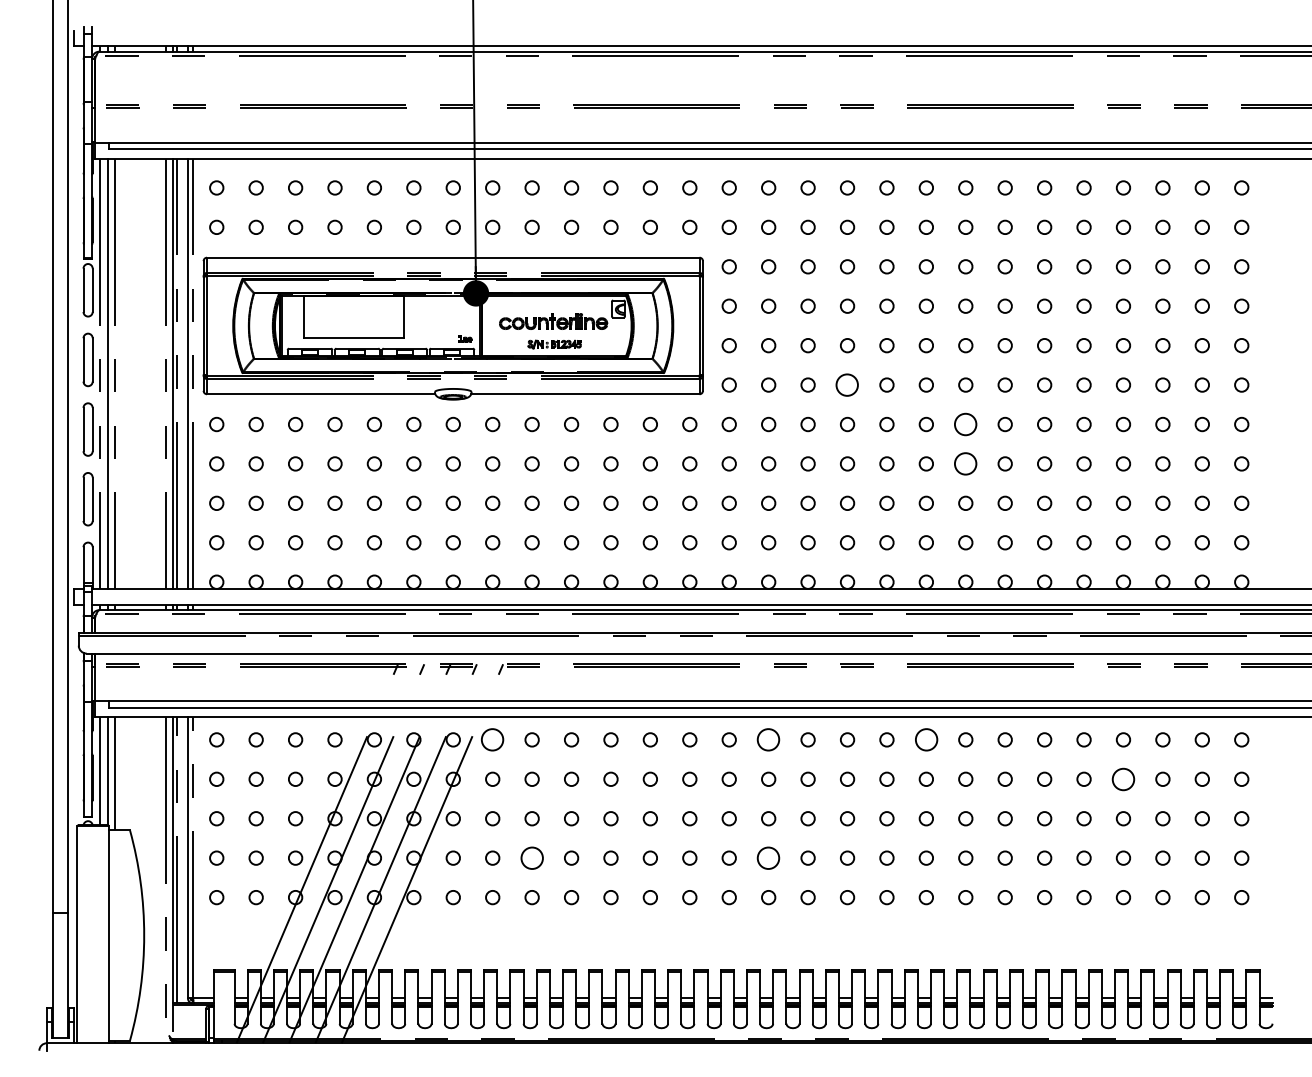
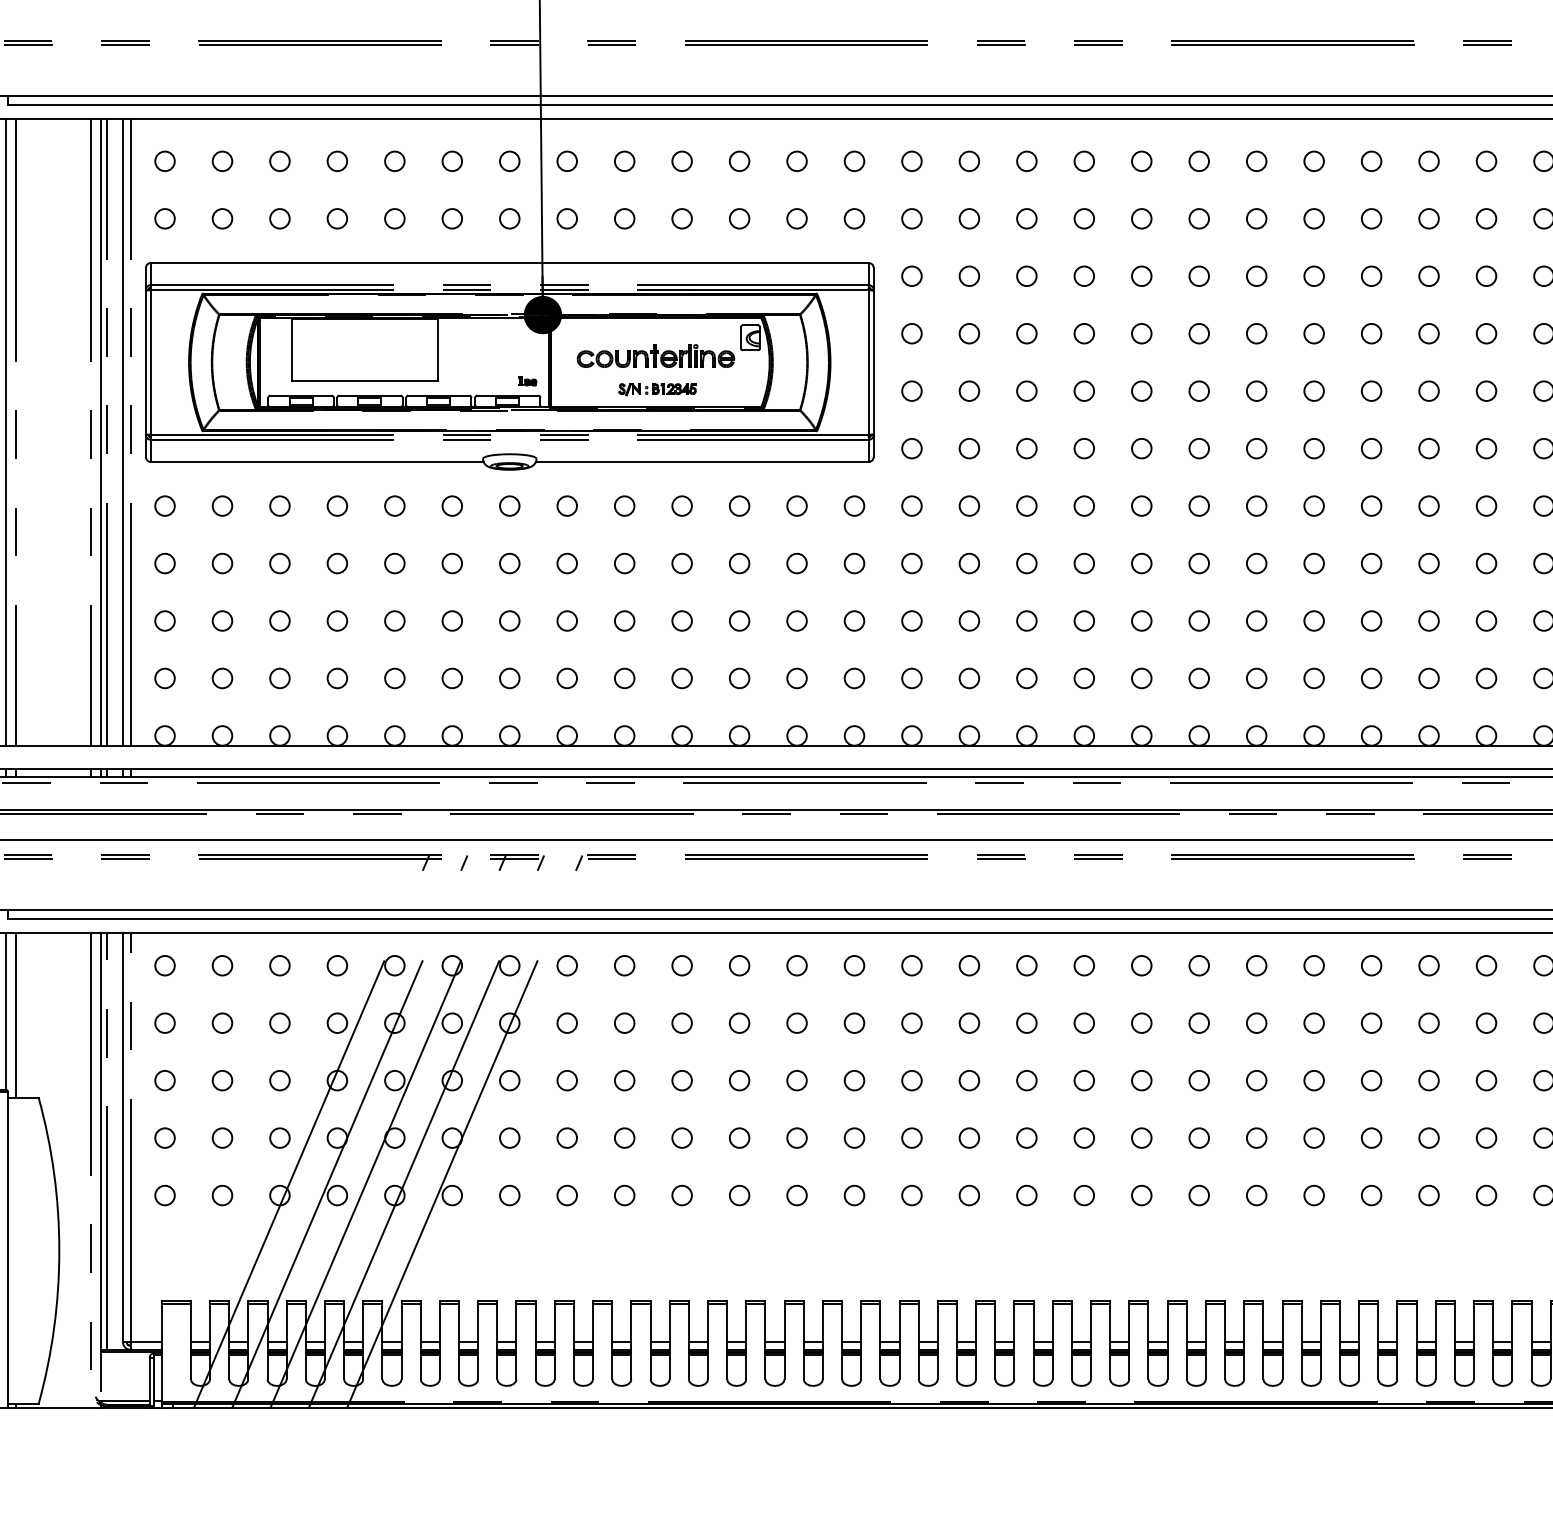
circle: (847, 384) -> (1084, 447), size x0.62
circle: (965, 424) -> (1256, 506), size x0.62
circle: (965, 463) -> (1256, 562), size x0.62
circle: (492, 739) -> (566, 965), size x0.62
circle: (768, 739) -> (969, 965), size x0.62
circle: (925, 739) -> (1197, 965), size x0.62
circle: (1123, 778) -> (1486, 1021), size x0.62
circle: (531, 857) -> (623, 1137), size x0.62
circle: (768, 857) -> (969, 1137), size x0.62

